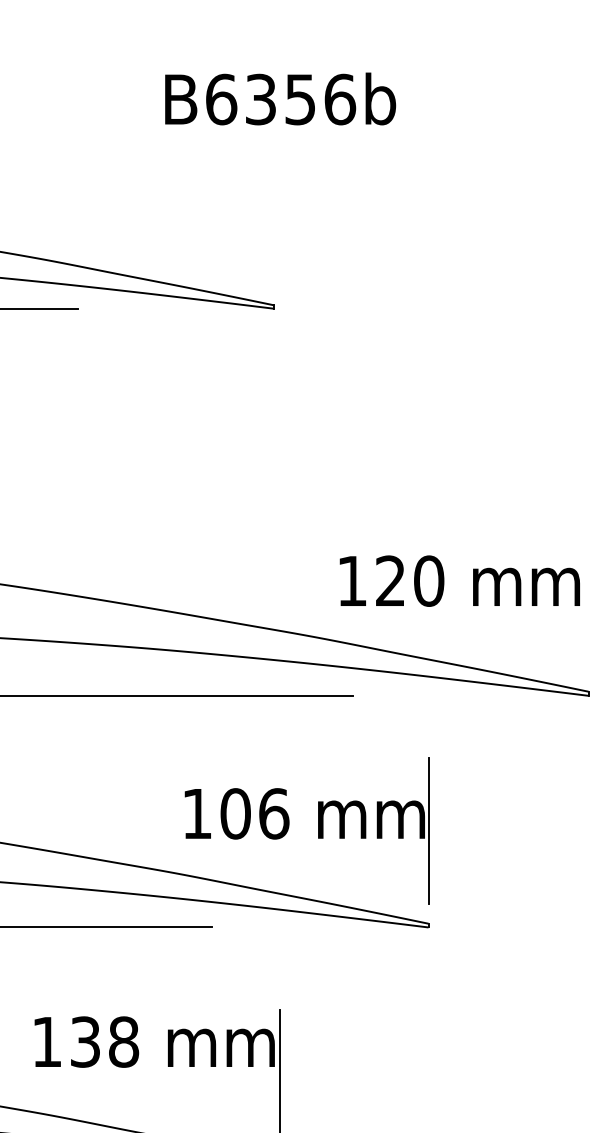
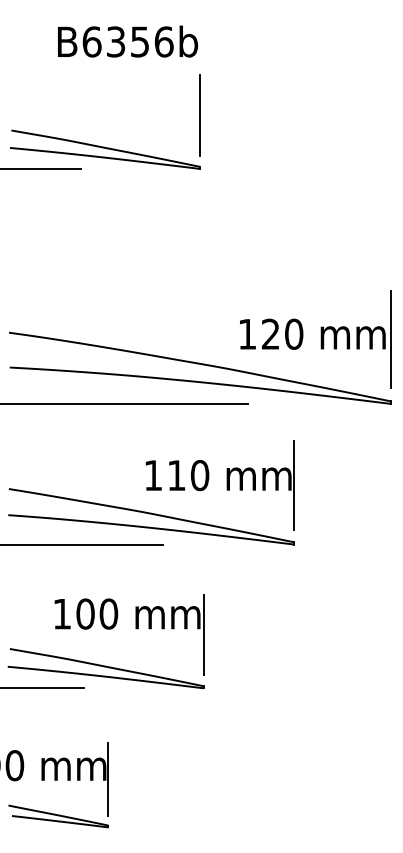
text: (279, 98) -> (127, 41), moved
line: (273, 220) -> (199, 115), added
line: (587, 589) -> (390, 339), added
text: (255, 813) -> (188, 475), 106 -> 110
text: (105, 1041) -> (97, 613), 138 -> 100

